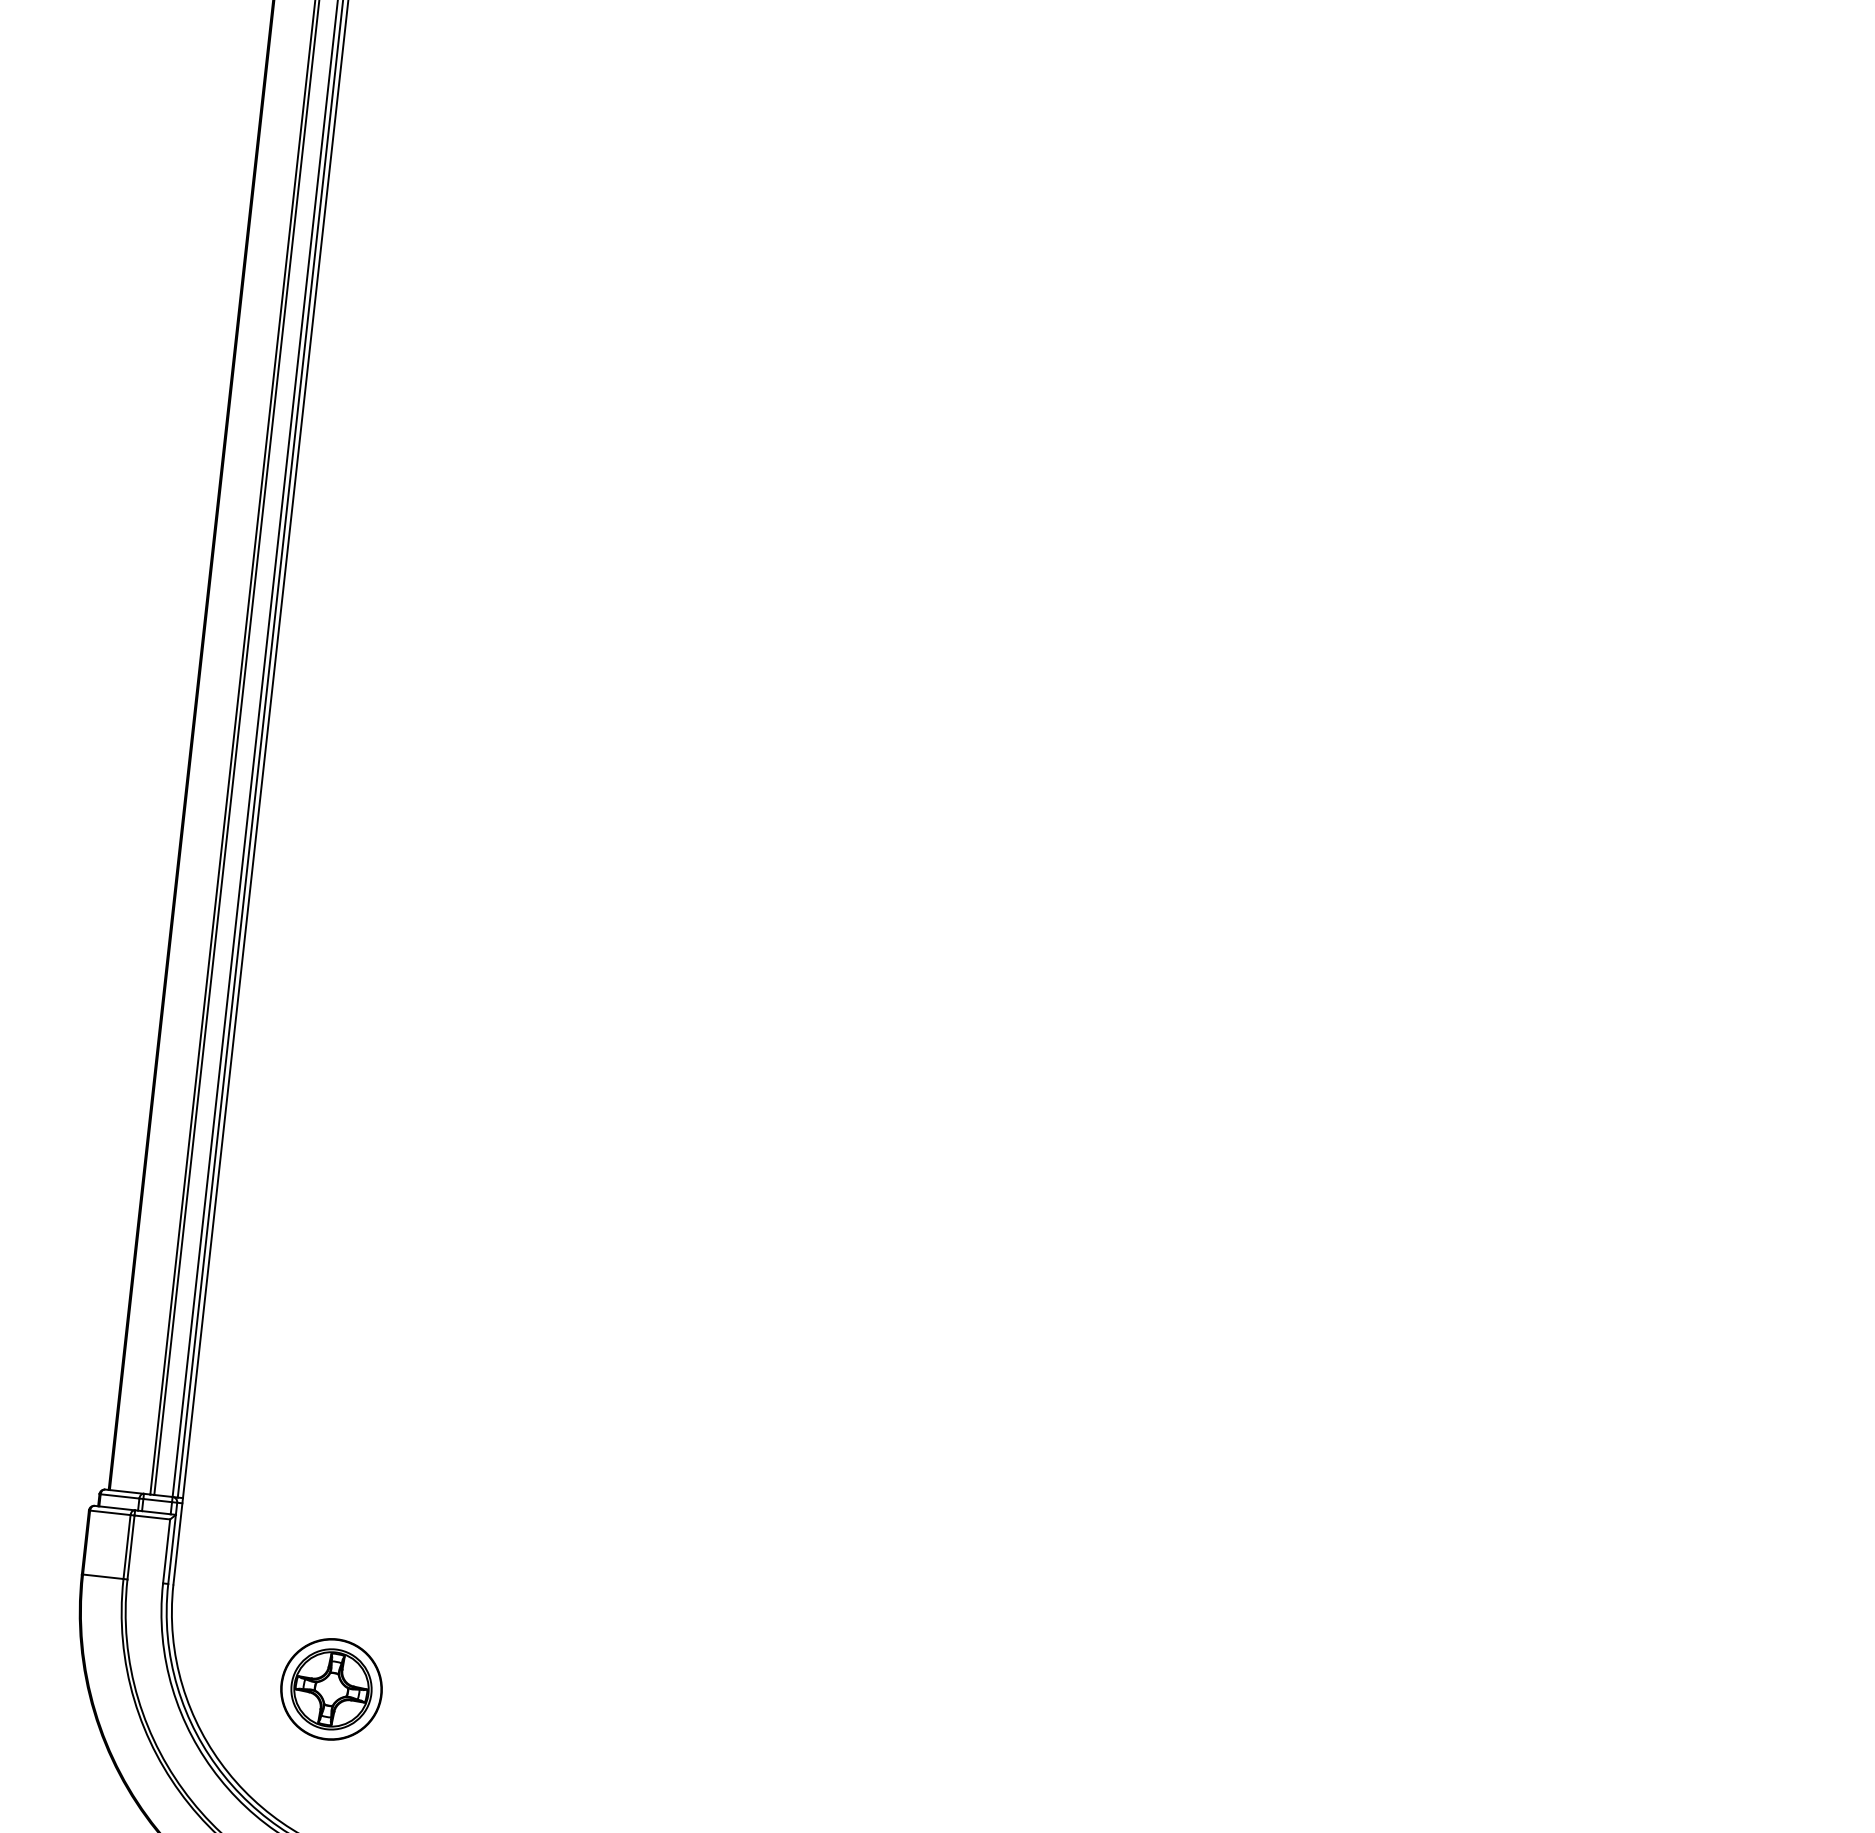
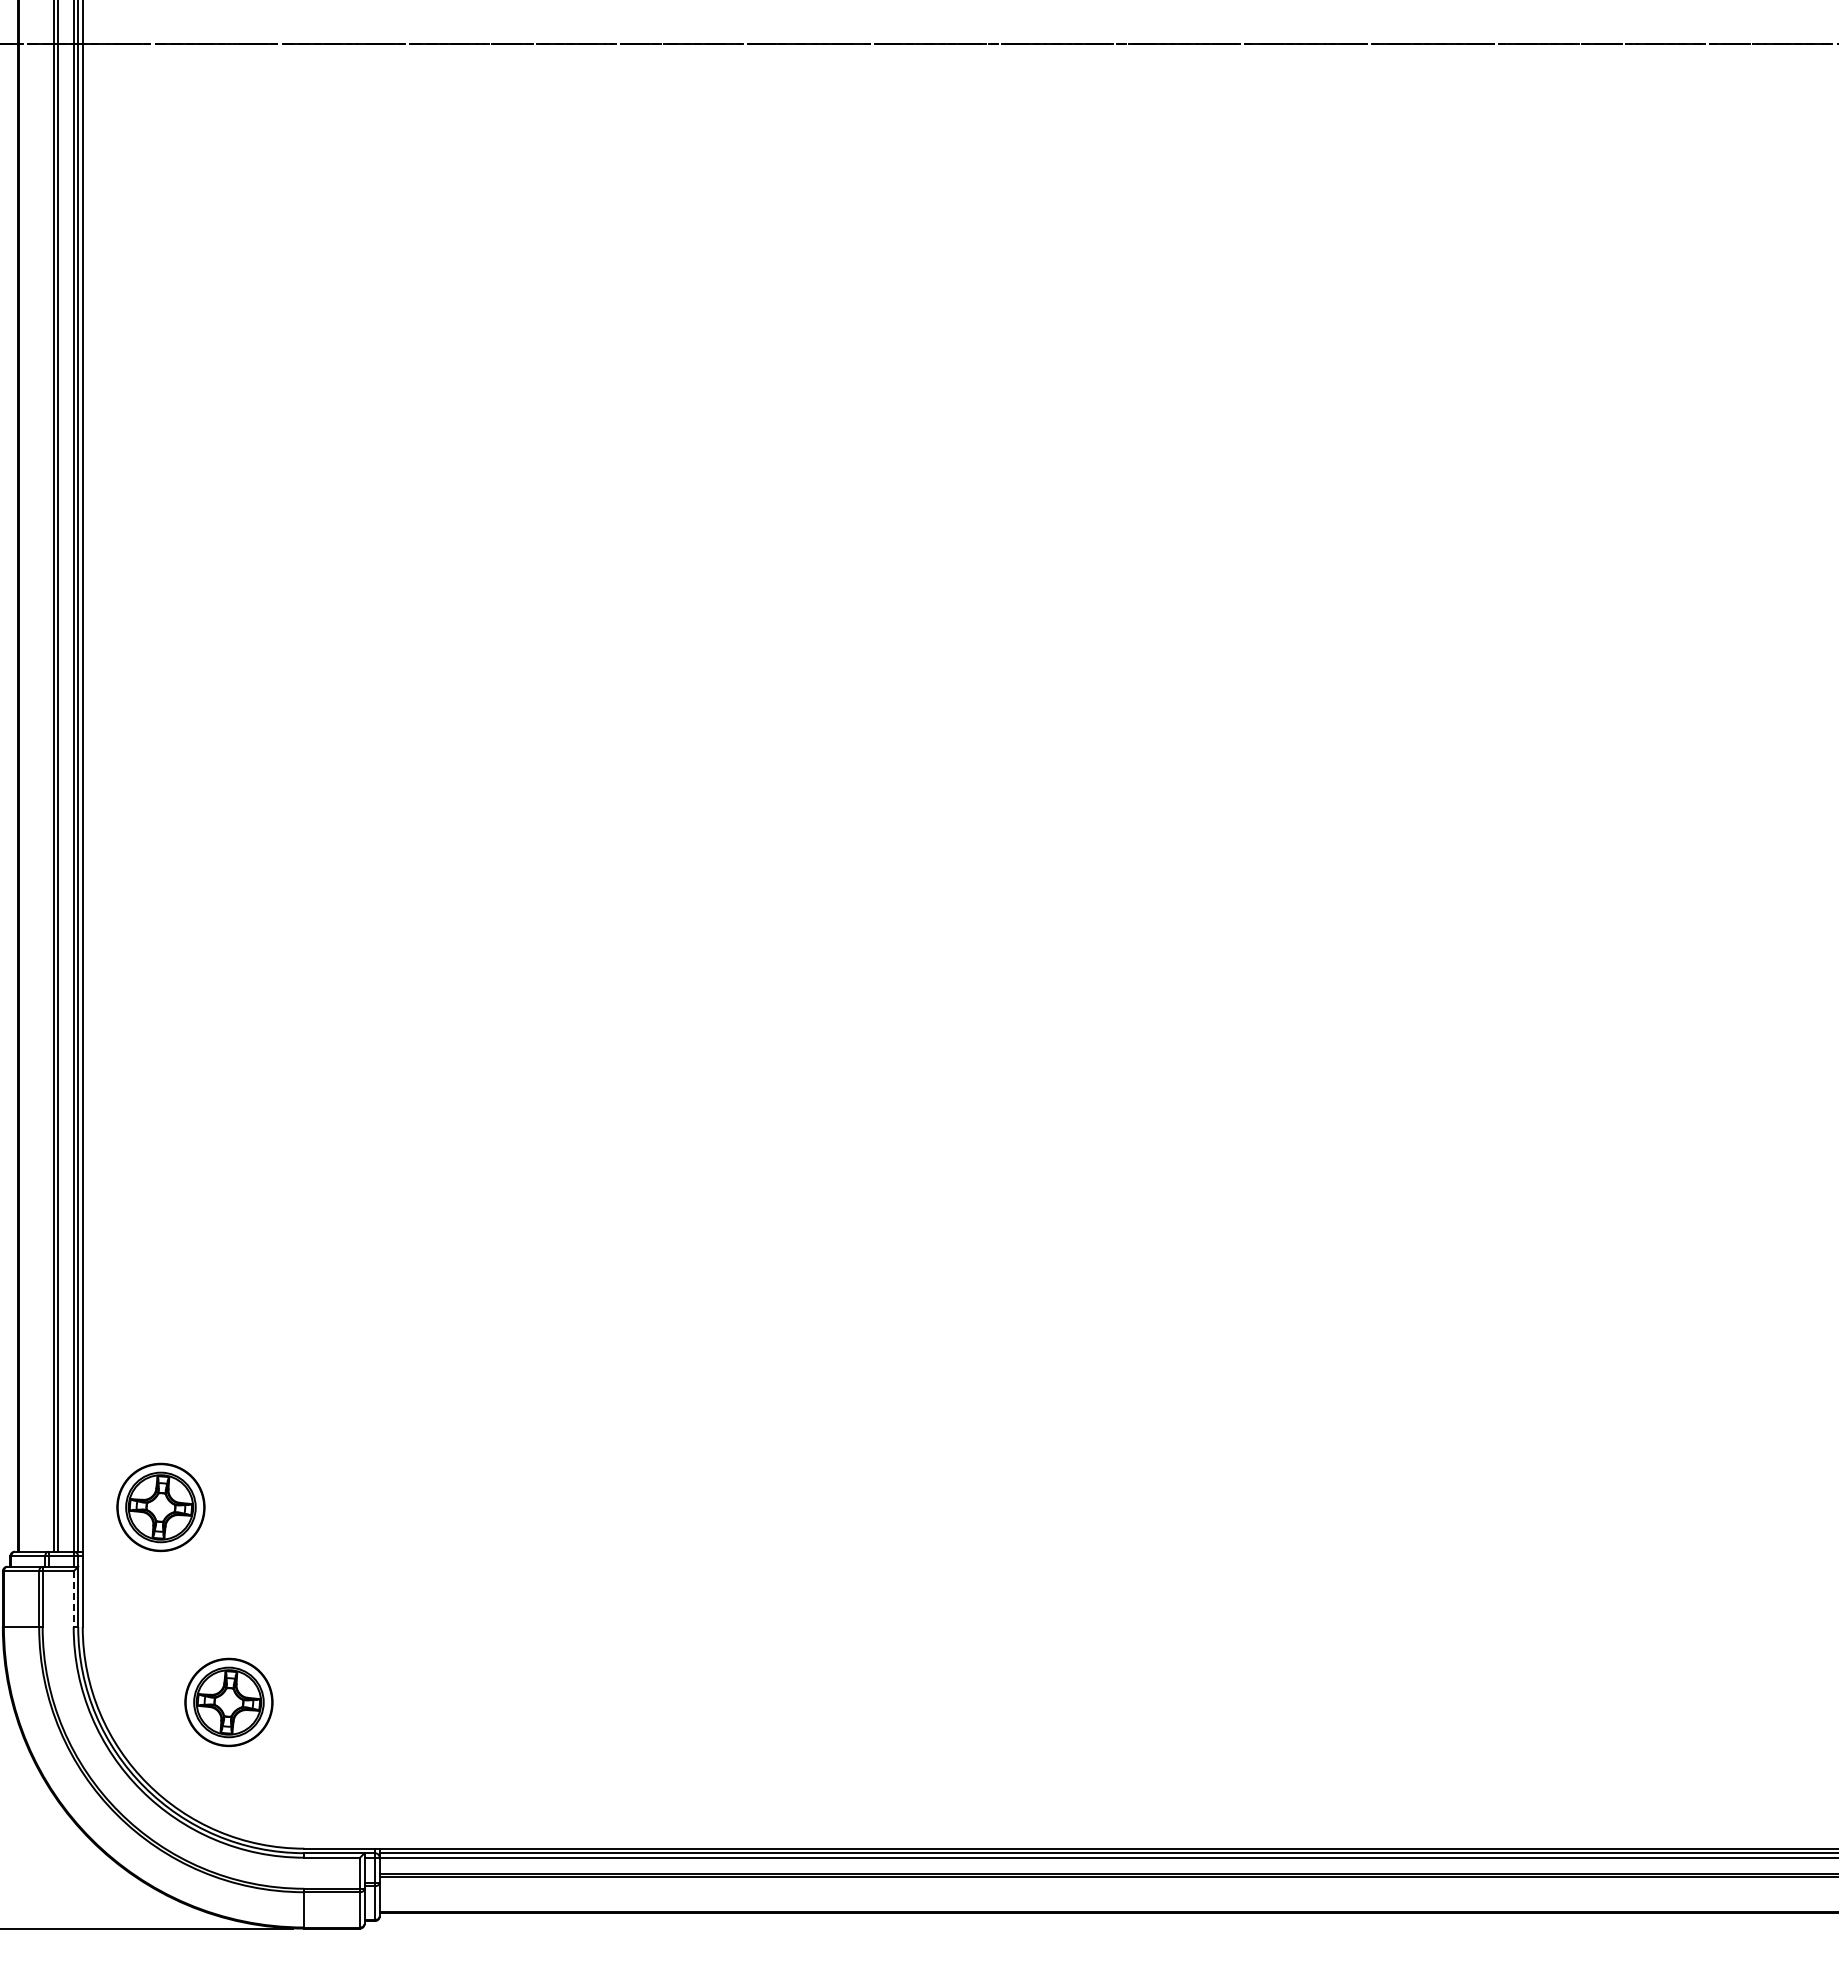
part: (277, 1457) -> (160, 1507), added
line: (166, 1551) -> (73, 1599), solid -> dashed

